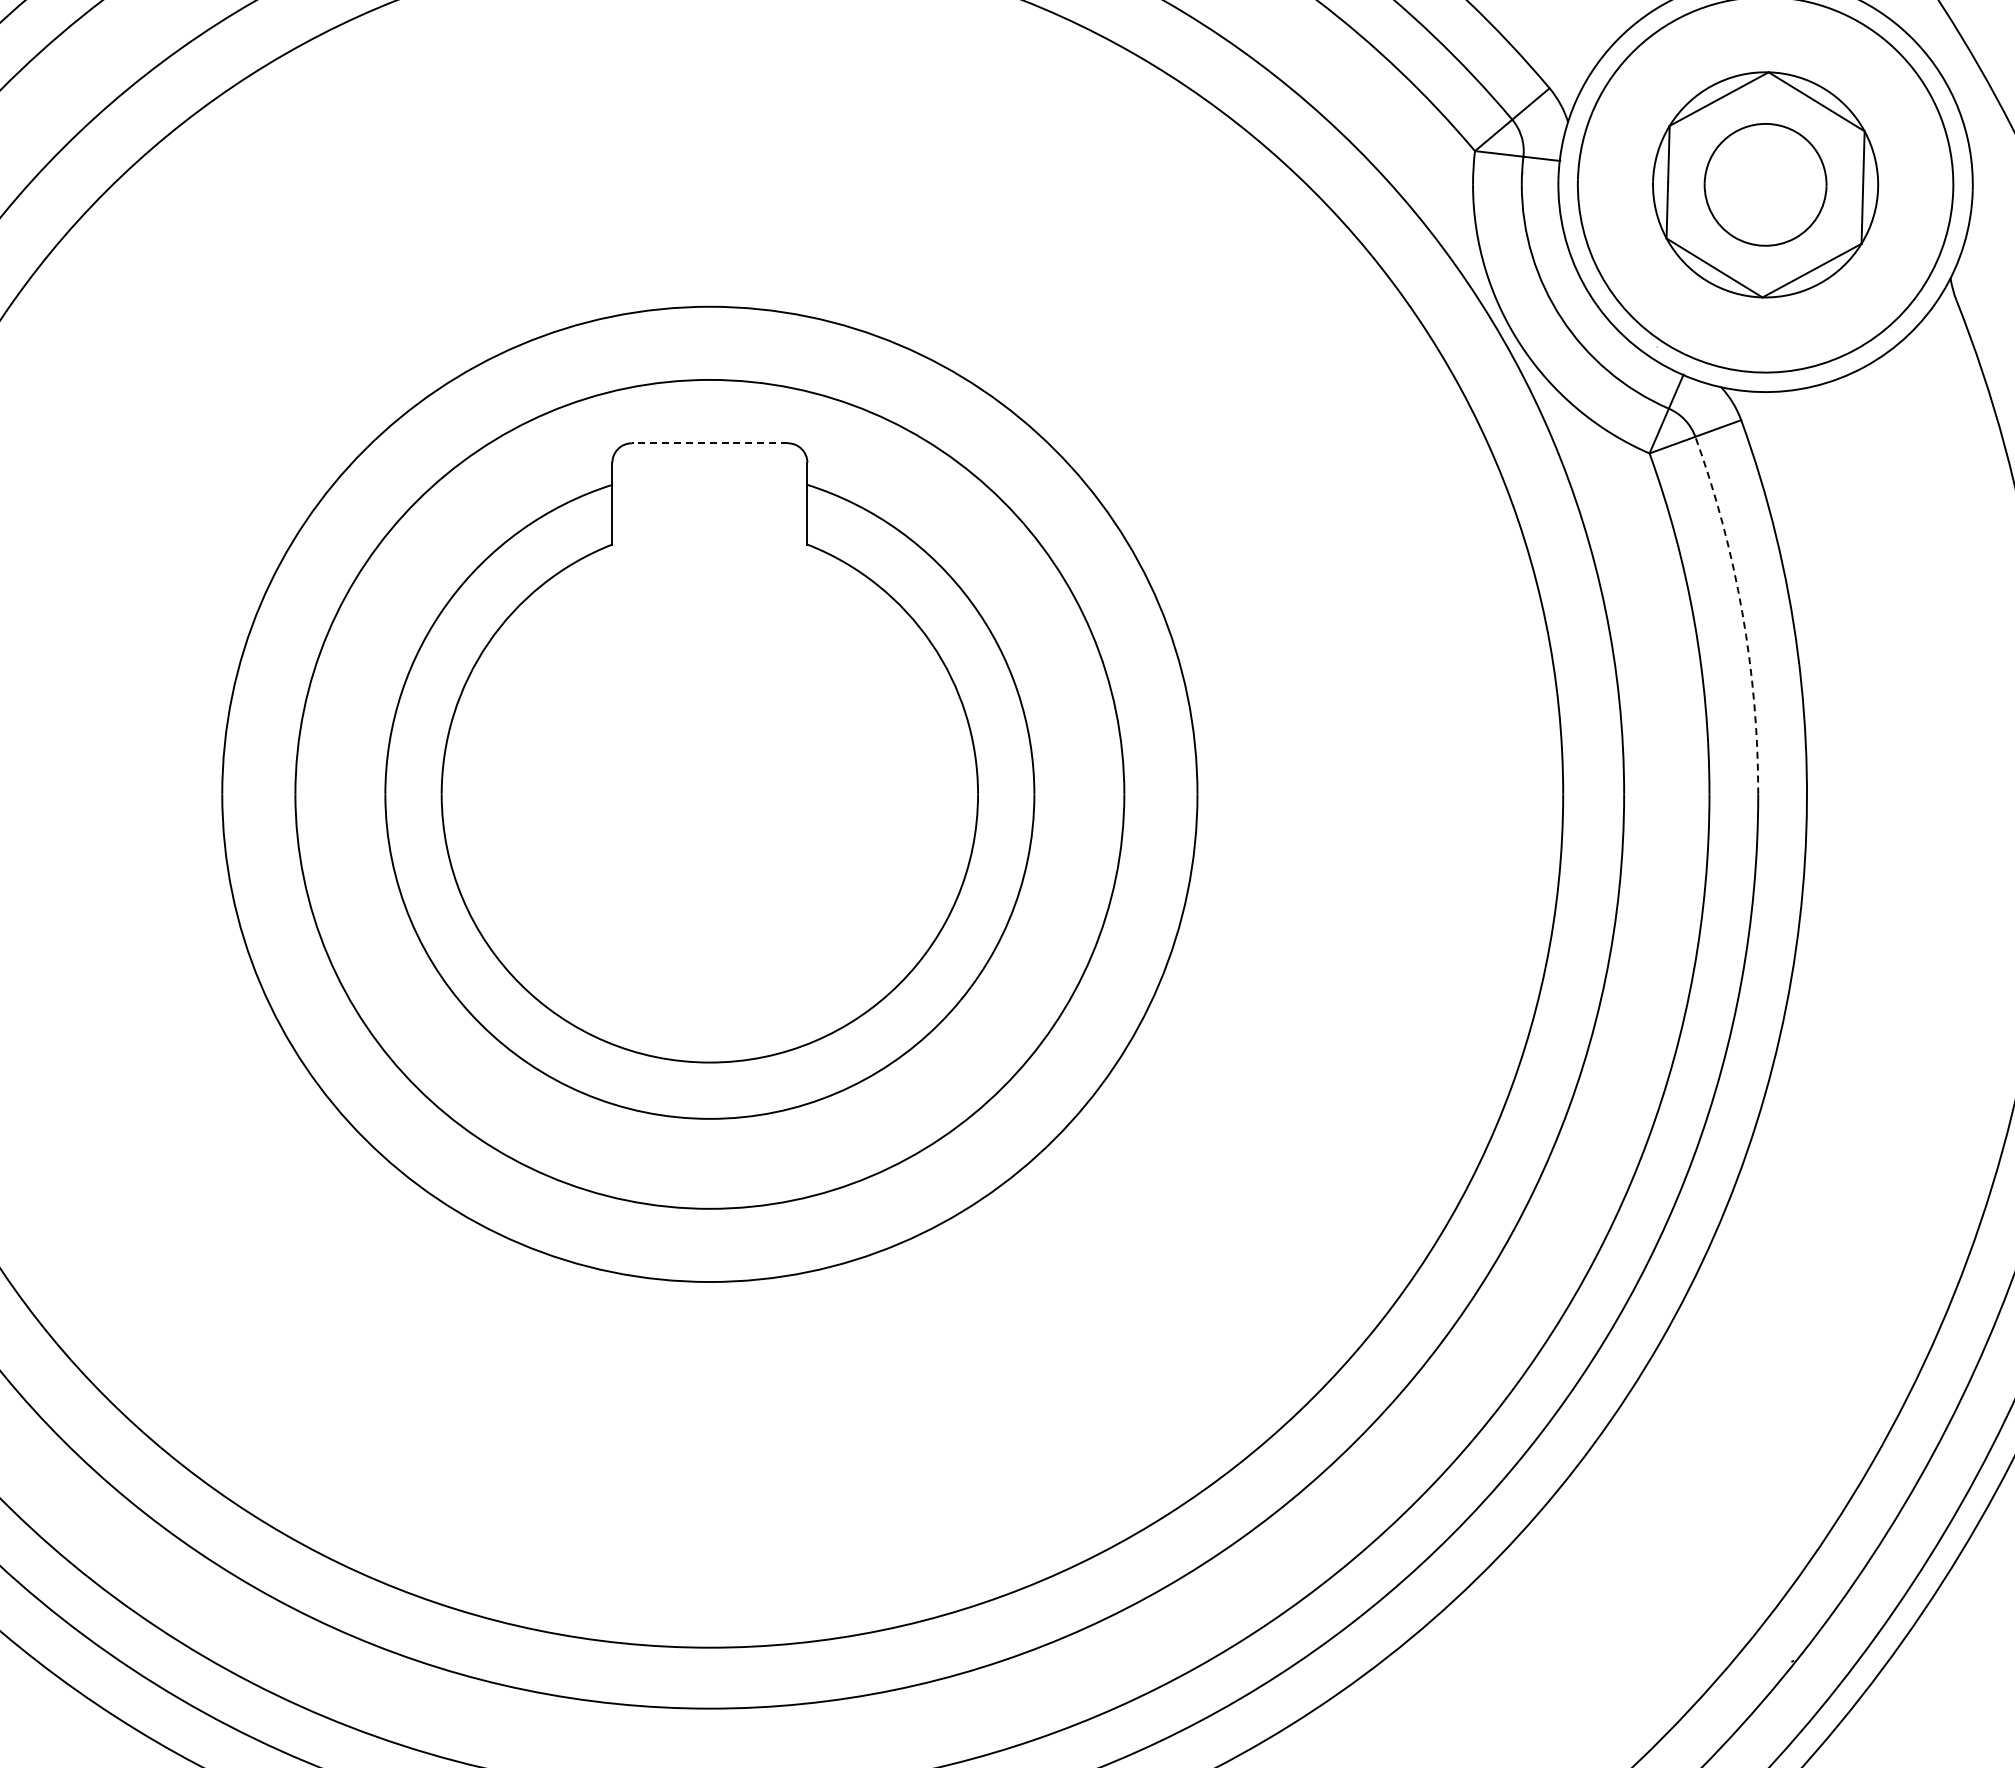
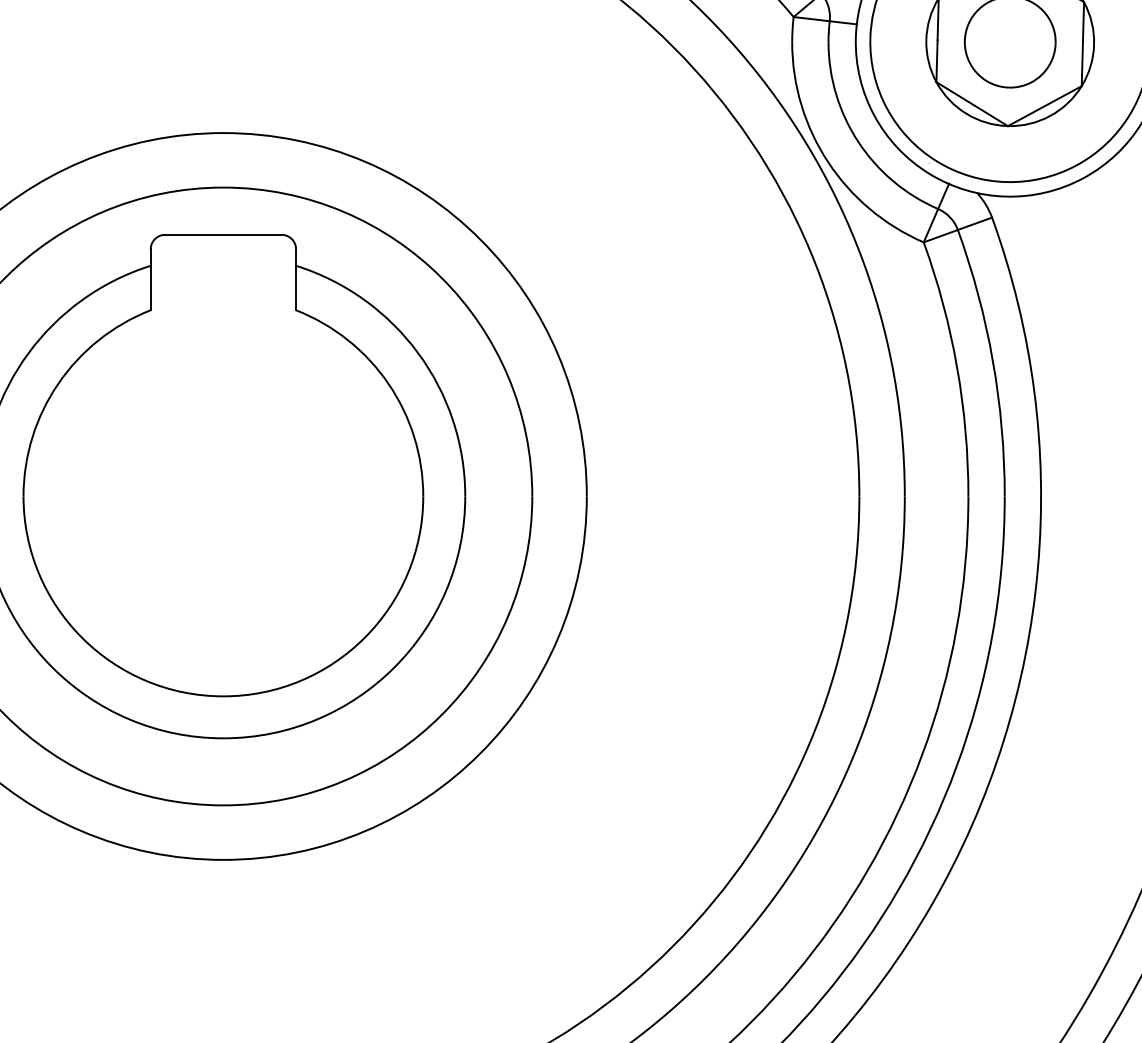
line: (709, 443) -> (223, 234), dashed -> solid
arc: (1742, 612) -> (993, 360), dashed -> solid

